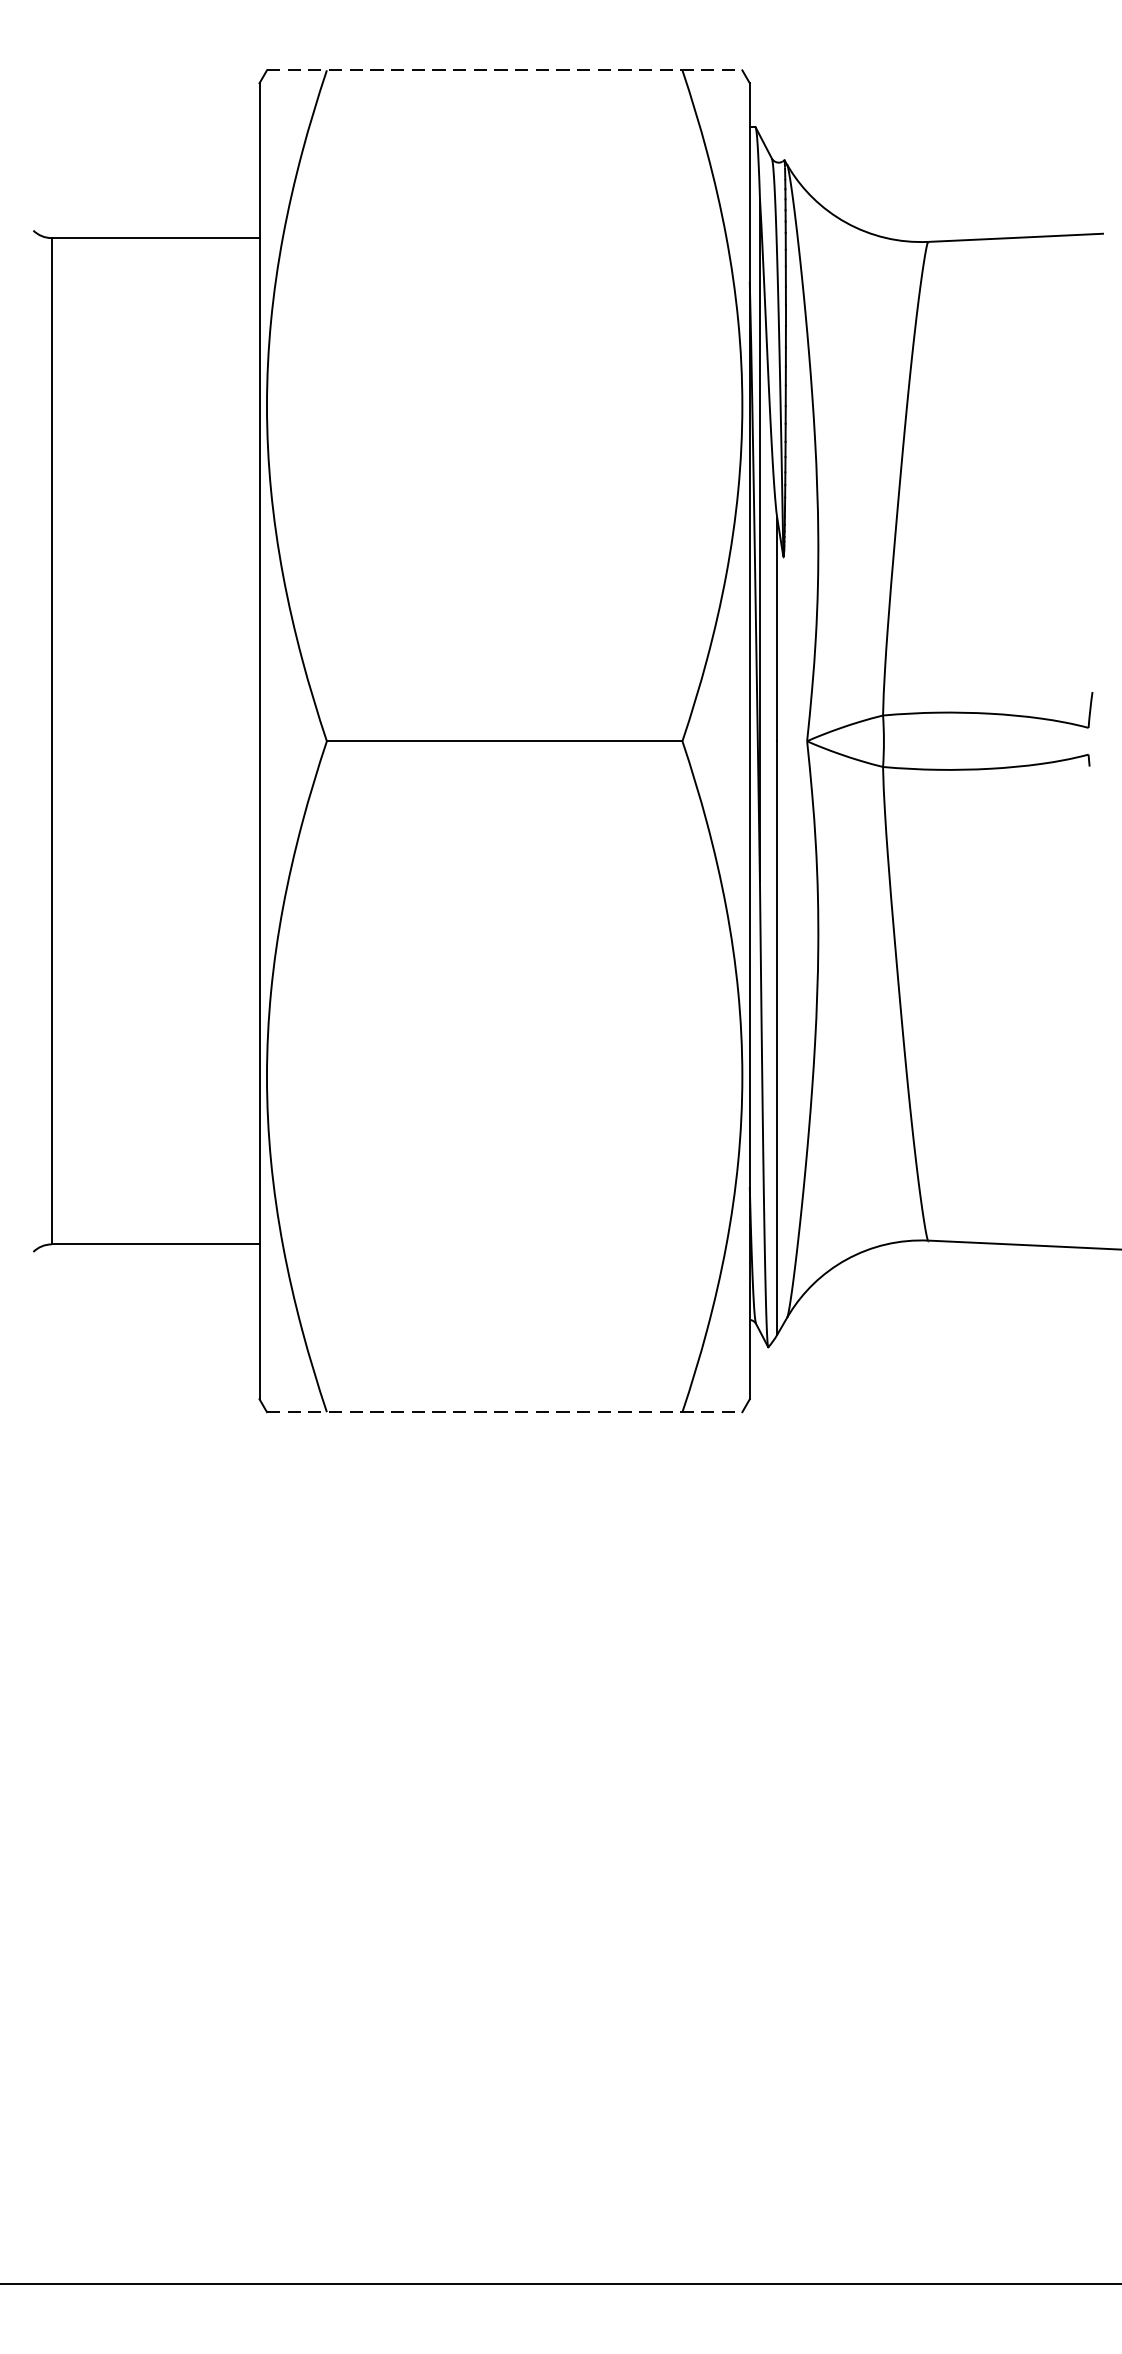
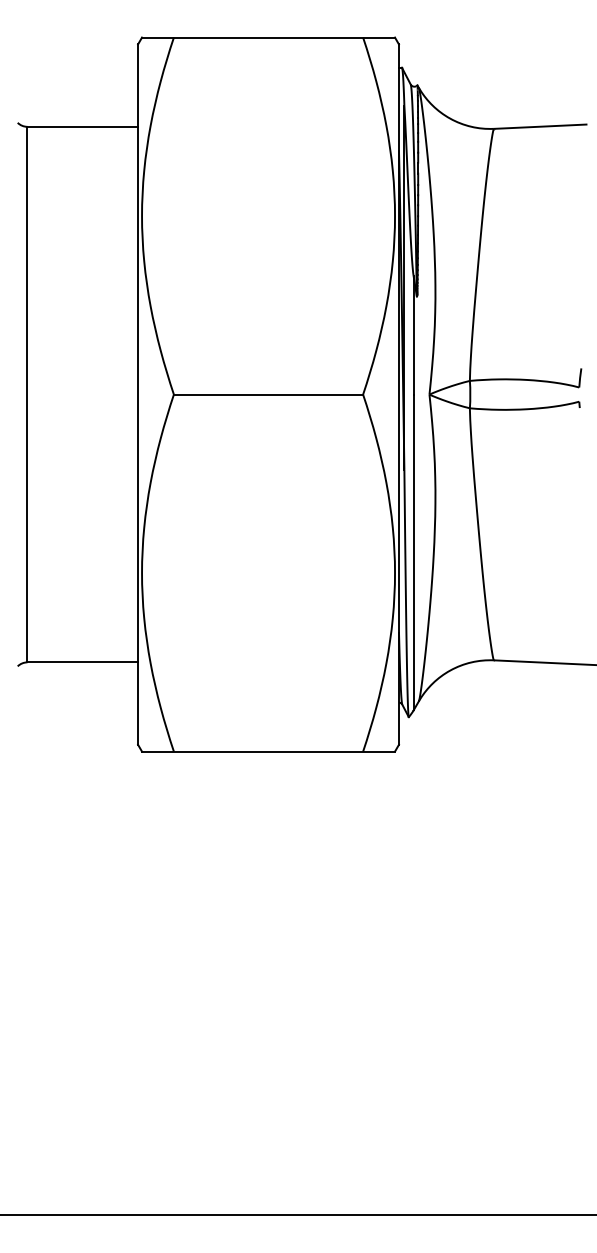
line: (506, 70) -> (269, 37), dashed -> solid
line: (506, 1411) -> (269, 751), dashed -> solid

